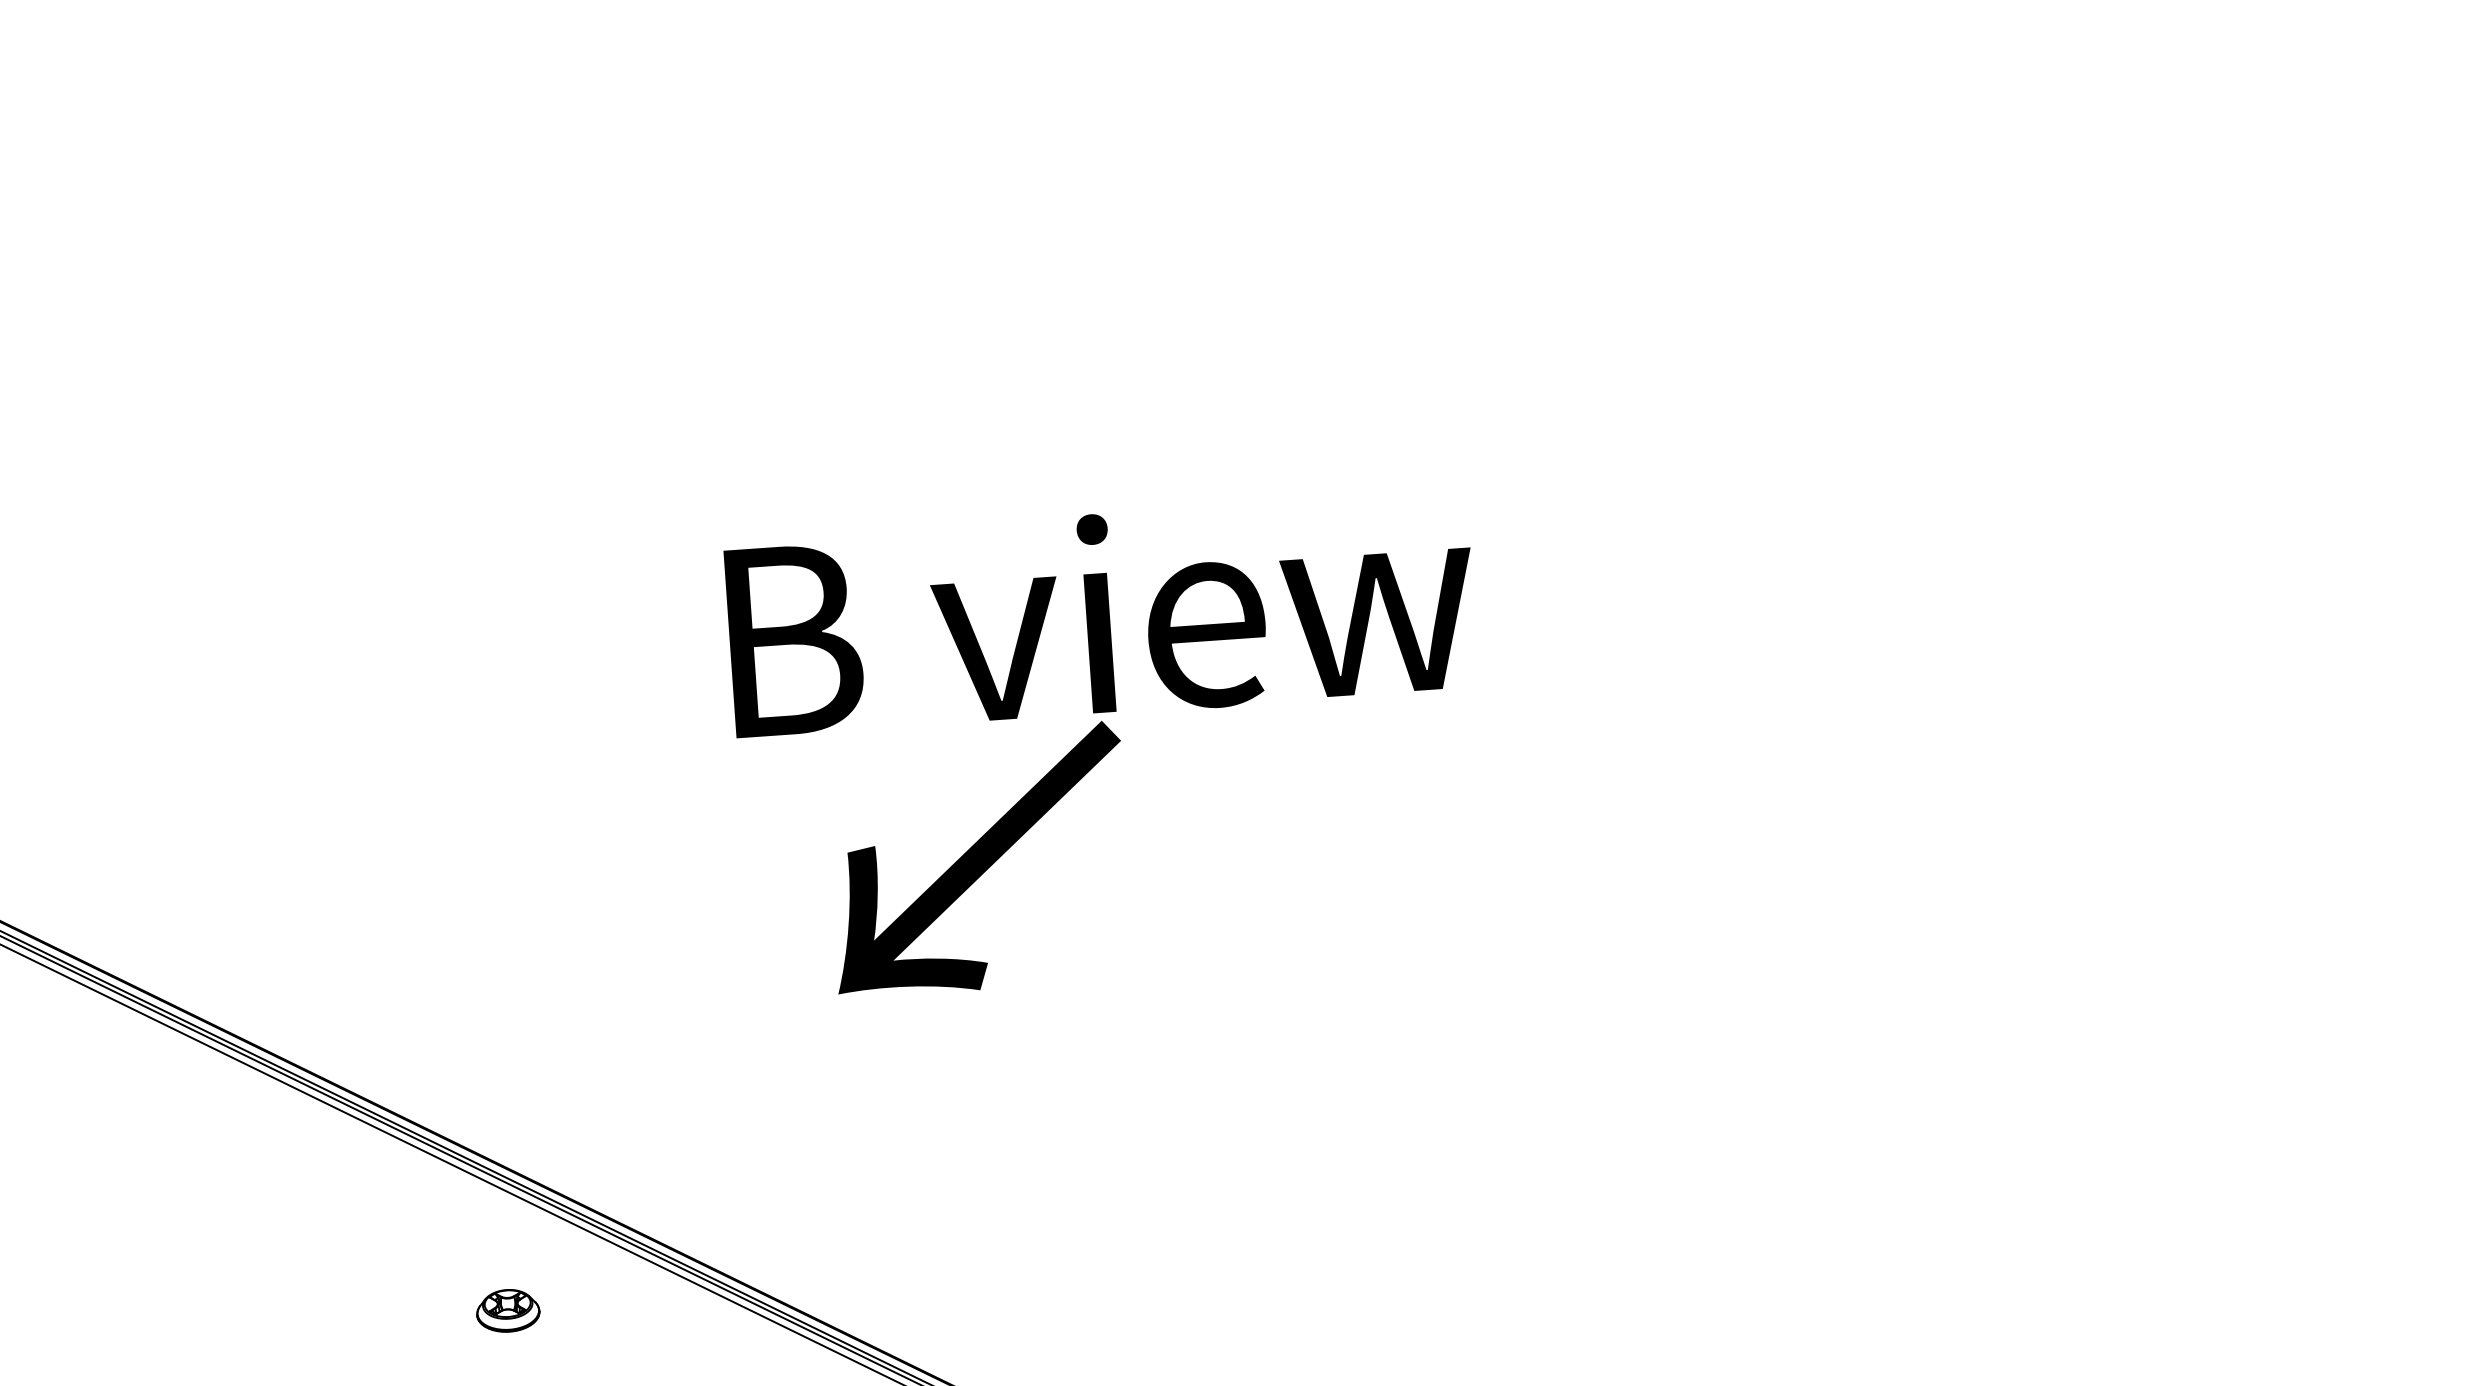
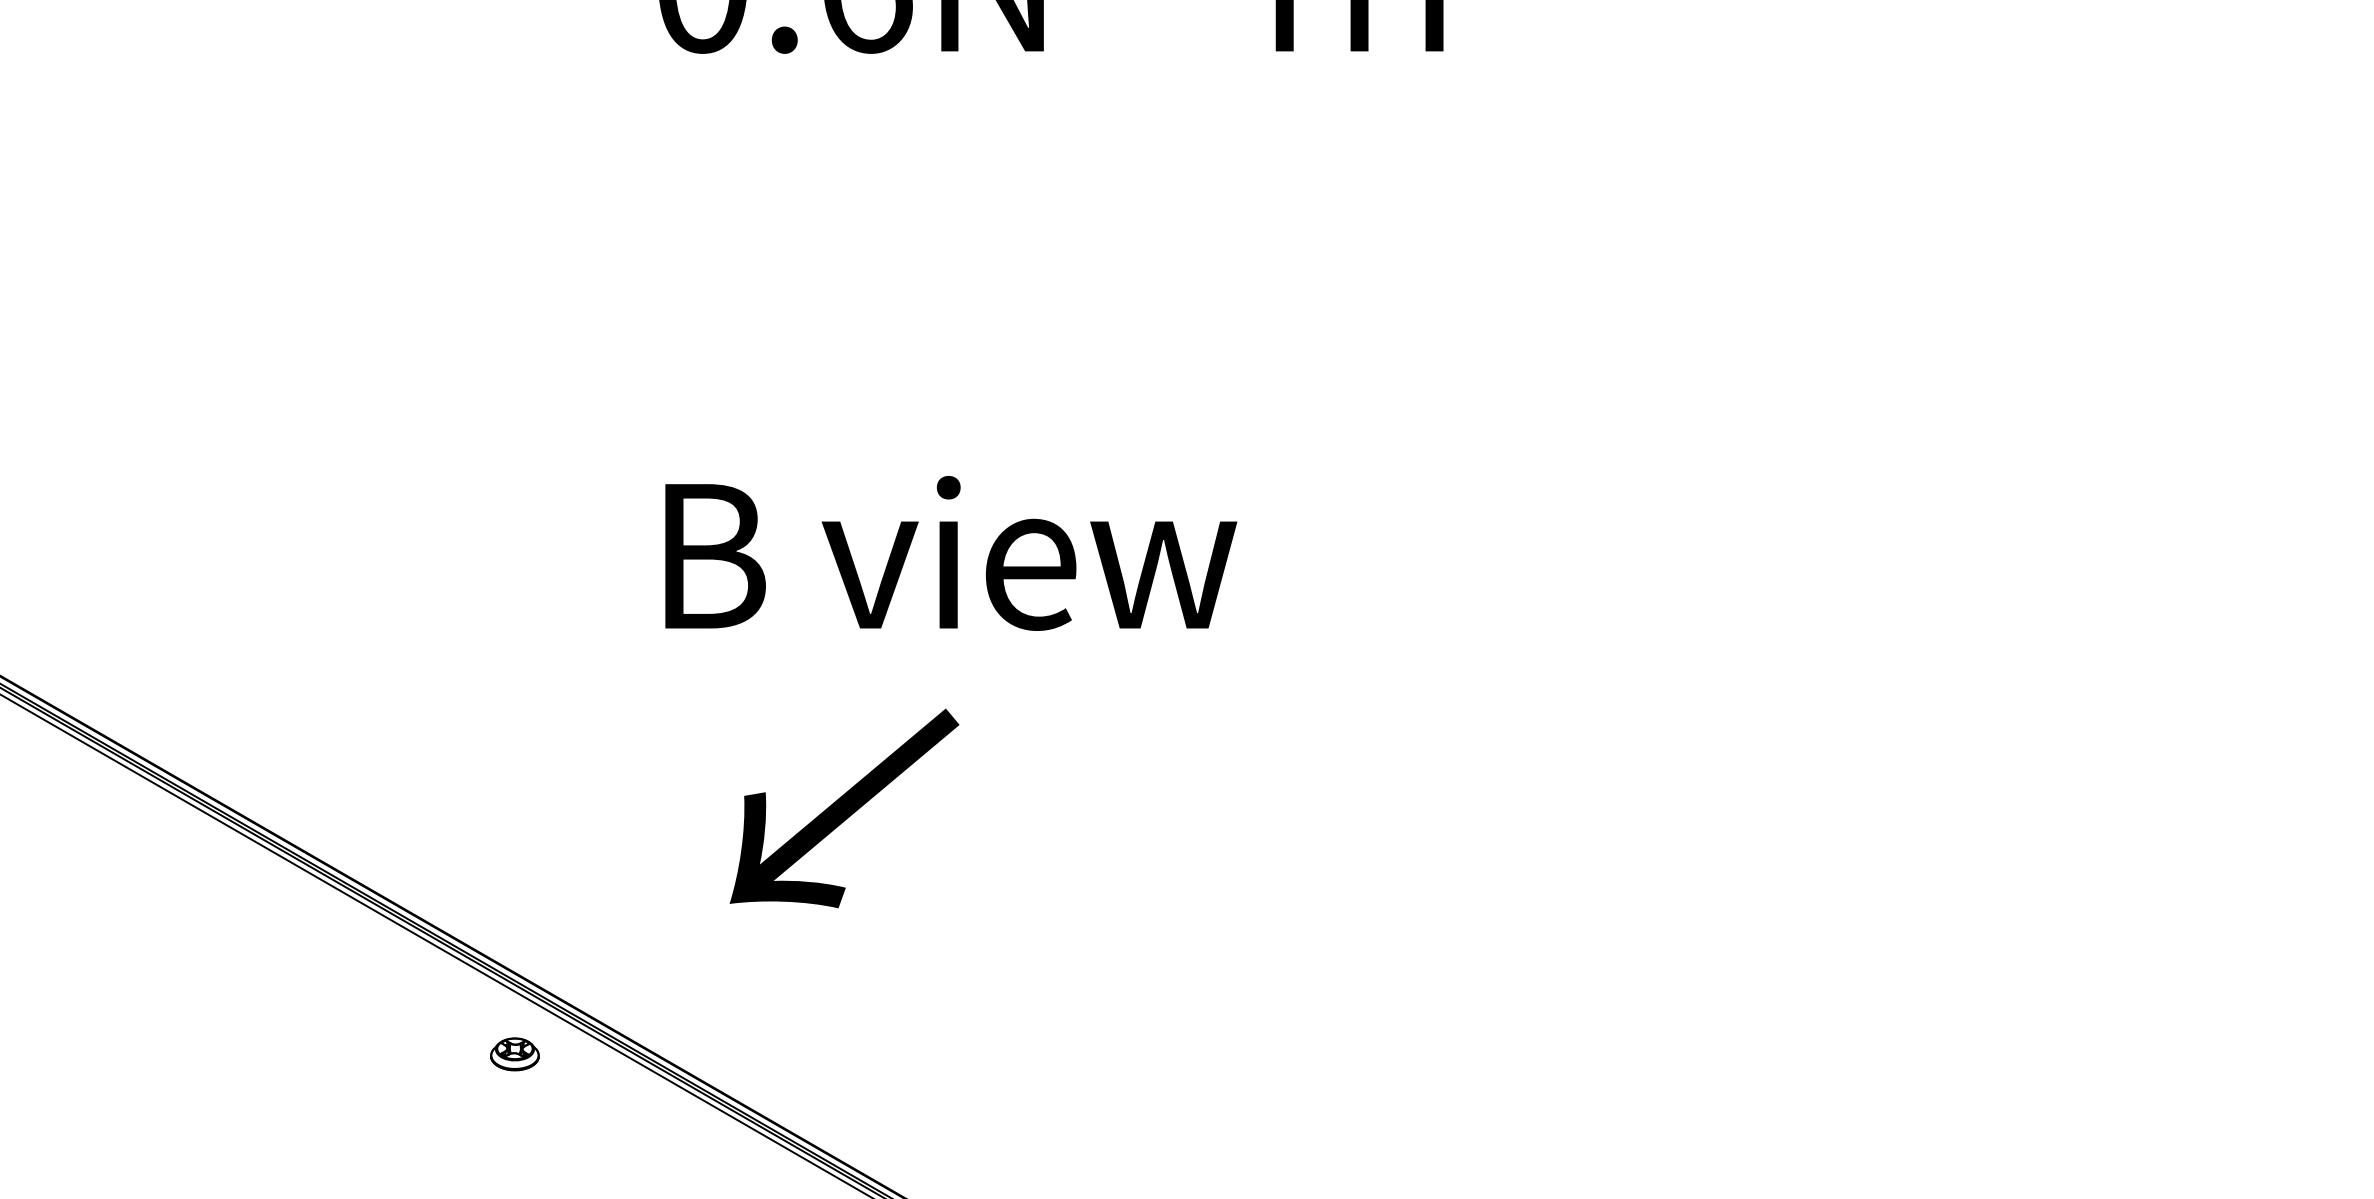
text: (979, 859) -> (844, 808), moved
part: (507, 1311) -> (514, 1054), moved

